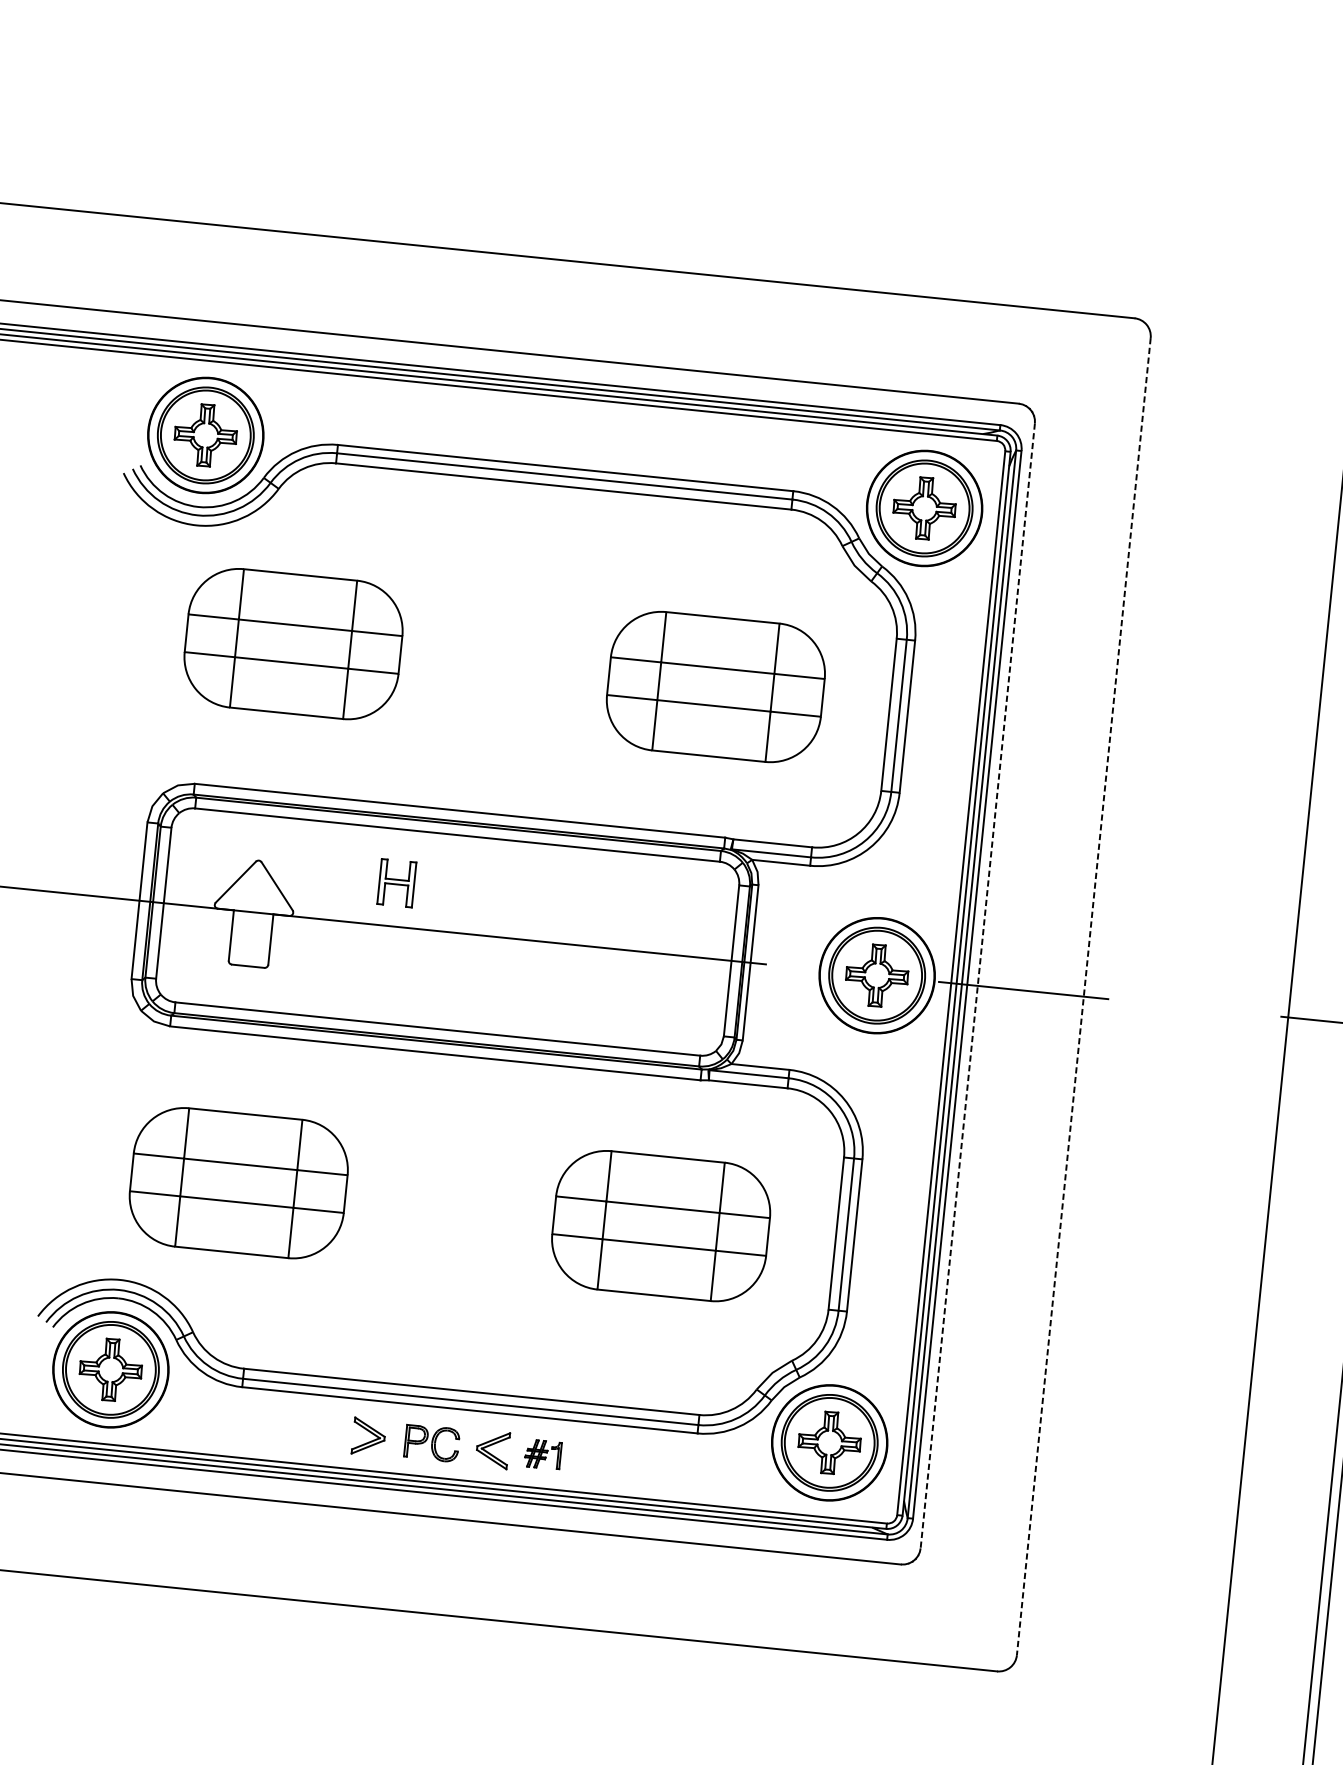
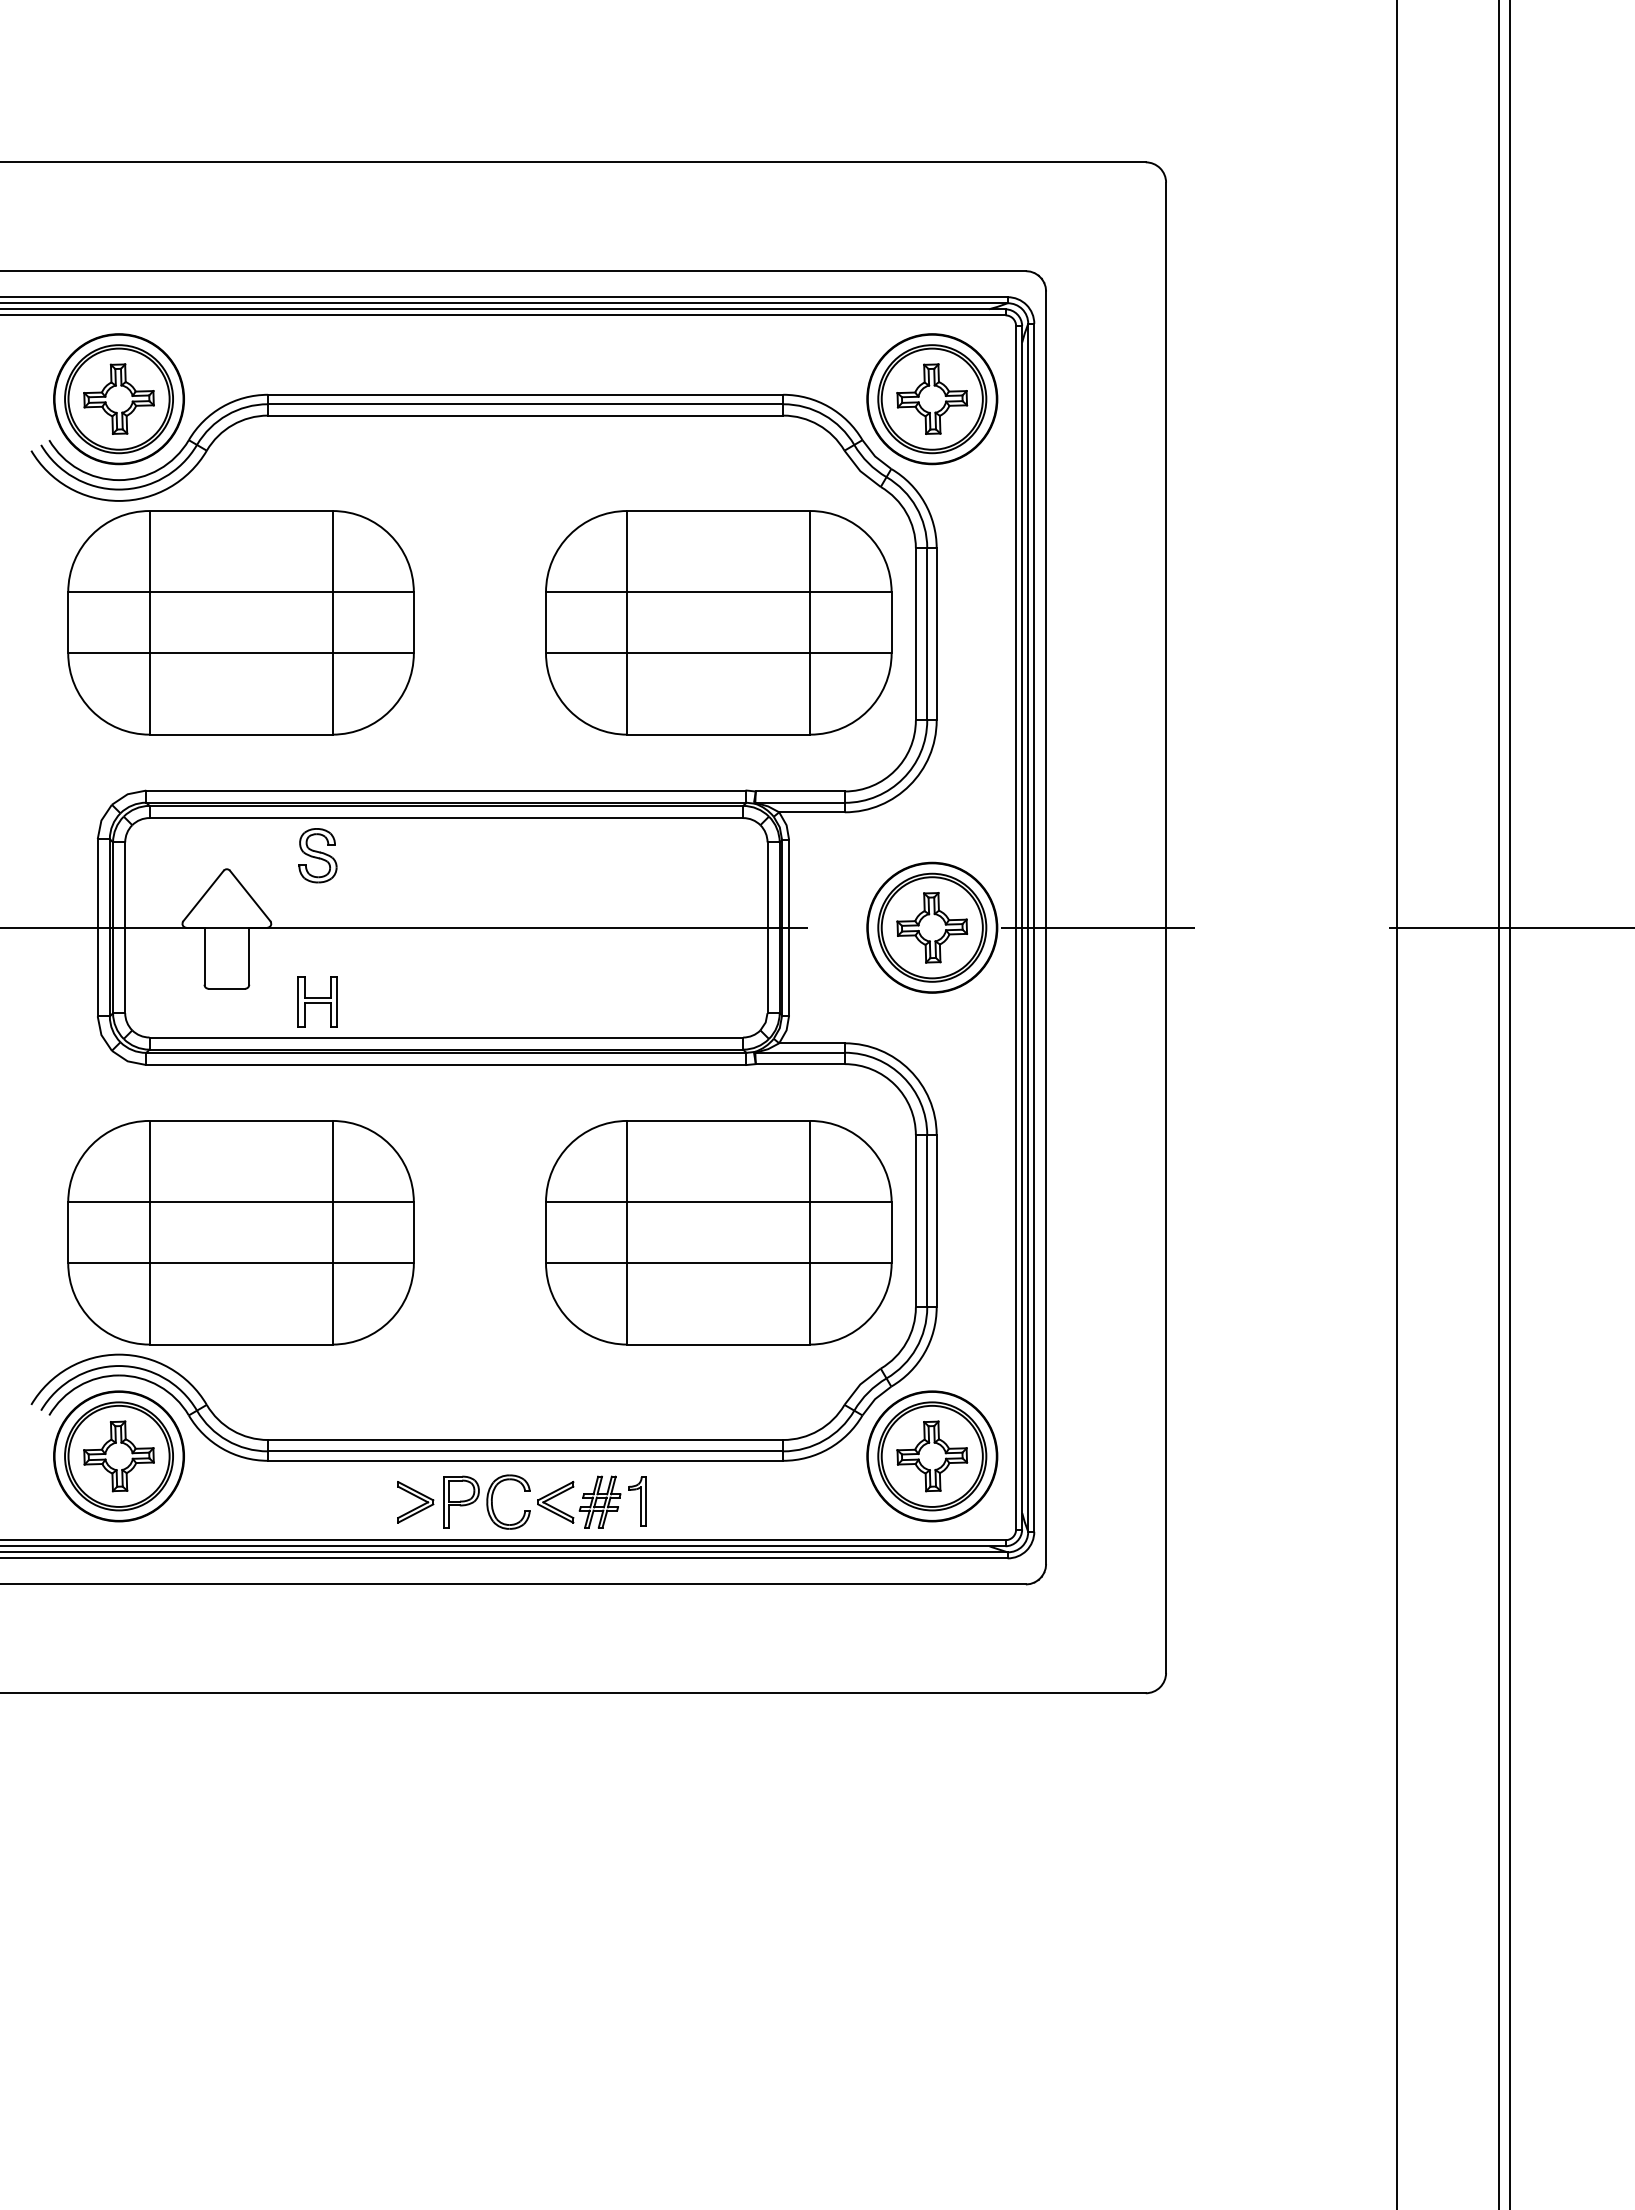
part: (293, 643) -> (240, 622), size x1.43
part: (715, 686) -> (718, 622), size x1.43
part: (340, 856) -> (317, 855), added
part: (396, 882) -> (317, 1001), moved
line: (978, 986) -> (1046, 928), dashed -> solid
line: (1084, 997) -> (1166, 928), dashed -> solid
part: (238, 1182) -> (240, 1232), size x1.43
part: (660, 1225) -> (718, 1232), size x1.43
part: (431, 1442) -> (486, 1501), size x1.43
part: (542, 1454) -> (612, 1501), size x1.67

